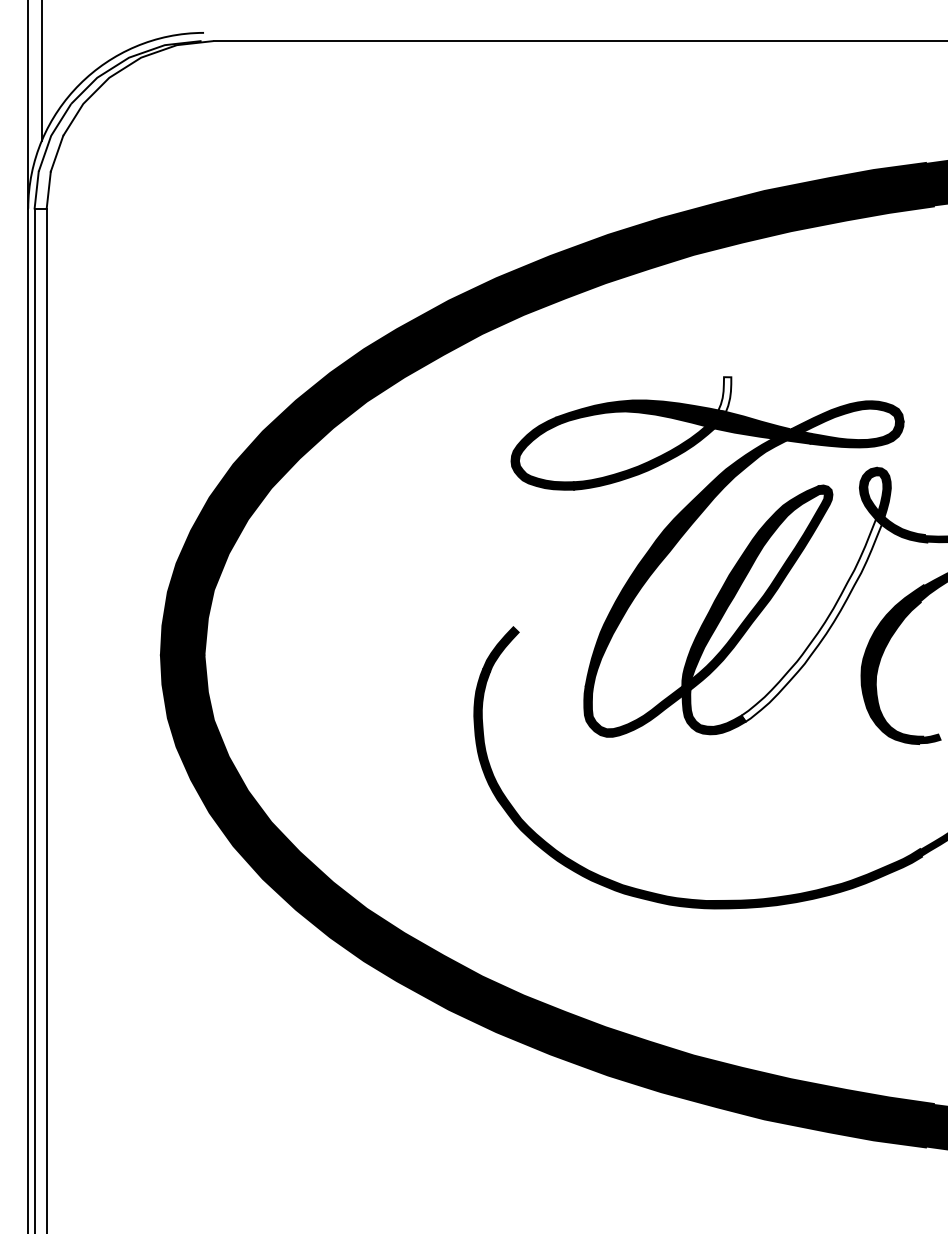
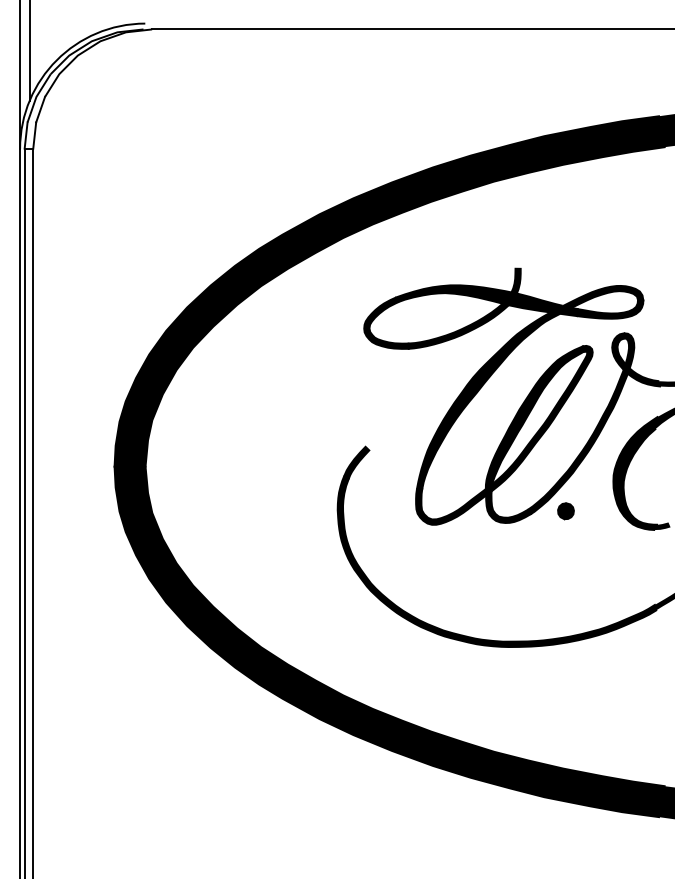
fill: (724, 394) -> (515, 281), added
fill: (811, 620) -> (577, 441), added
part: (794, 717) -> (565, 511), added

